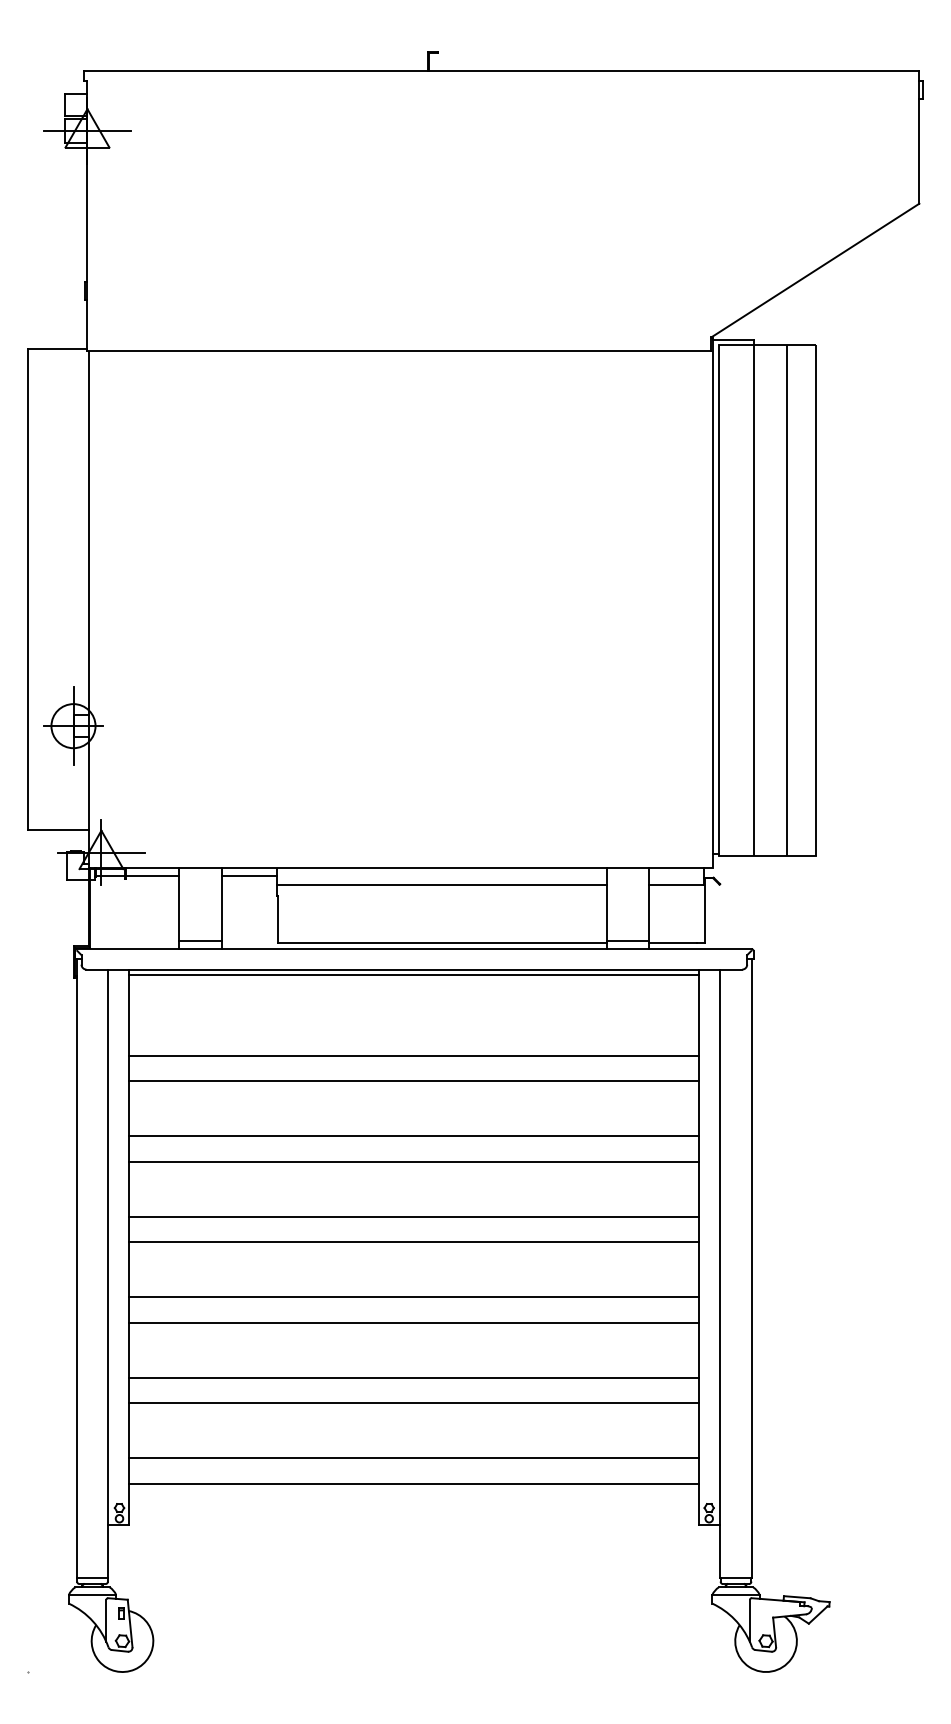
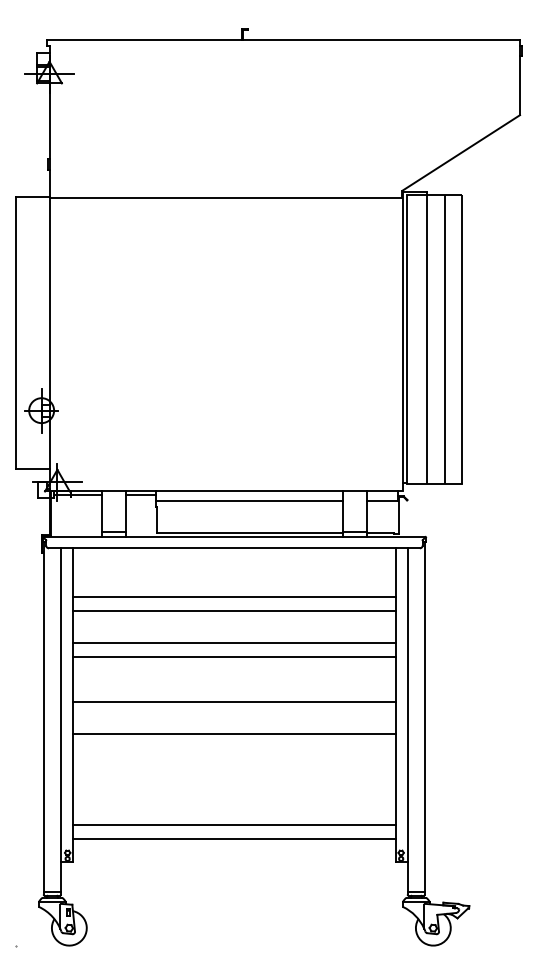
line: (414, 975) -> (234, 551), removed
line: (414, 1217) -> (234, 688), removed
line: (414, 1323) -> (234, 748), removed
line: (414, 1378) -> (234, 779), removed
line: (414, 1403) -> (234, 793), removed

